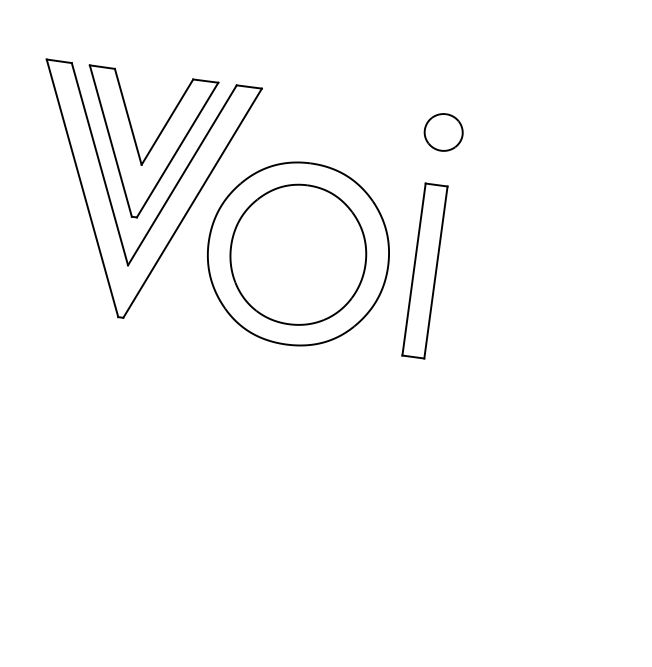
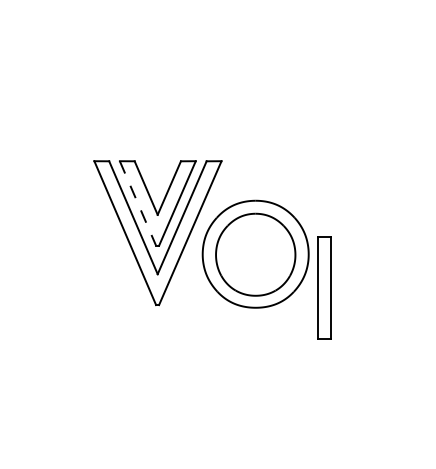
part: (443, 132) -> (330, 172), removed
line: (110, 140) -> (137, 203), solid -> dashed
part: (425, 269) -> (324, 287), moved

